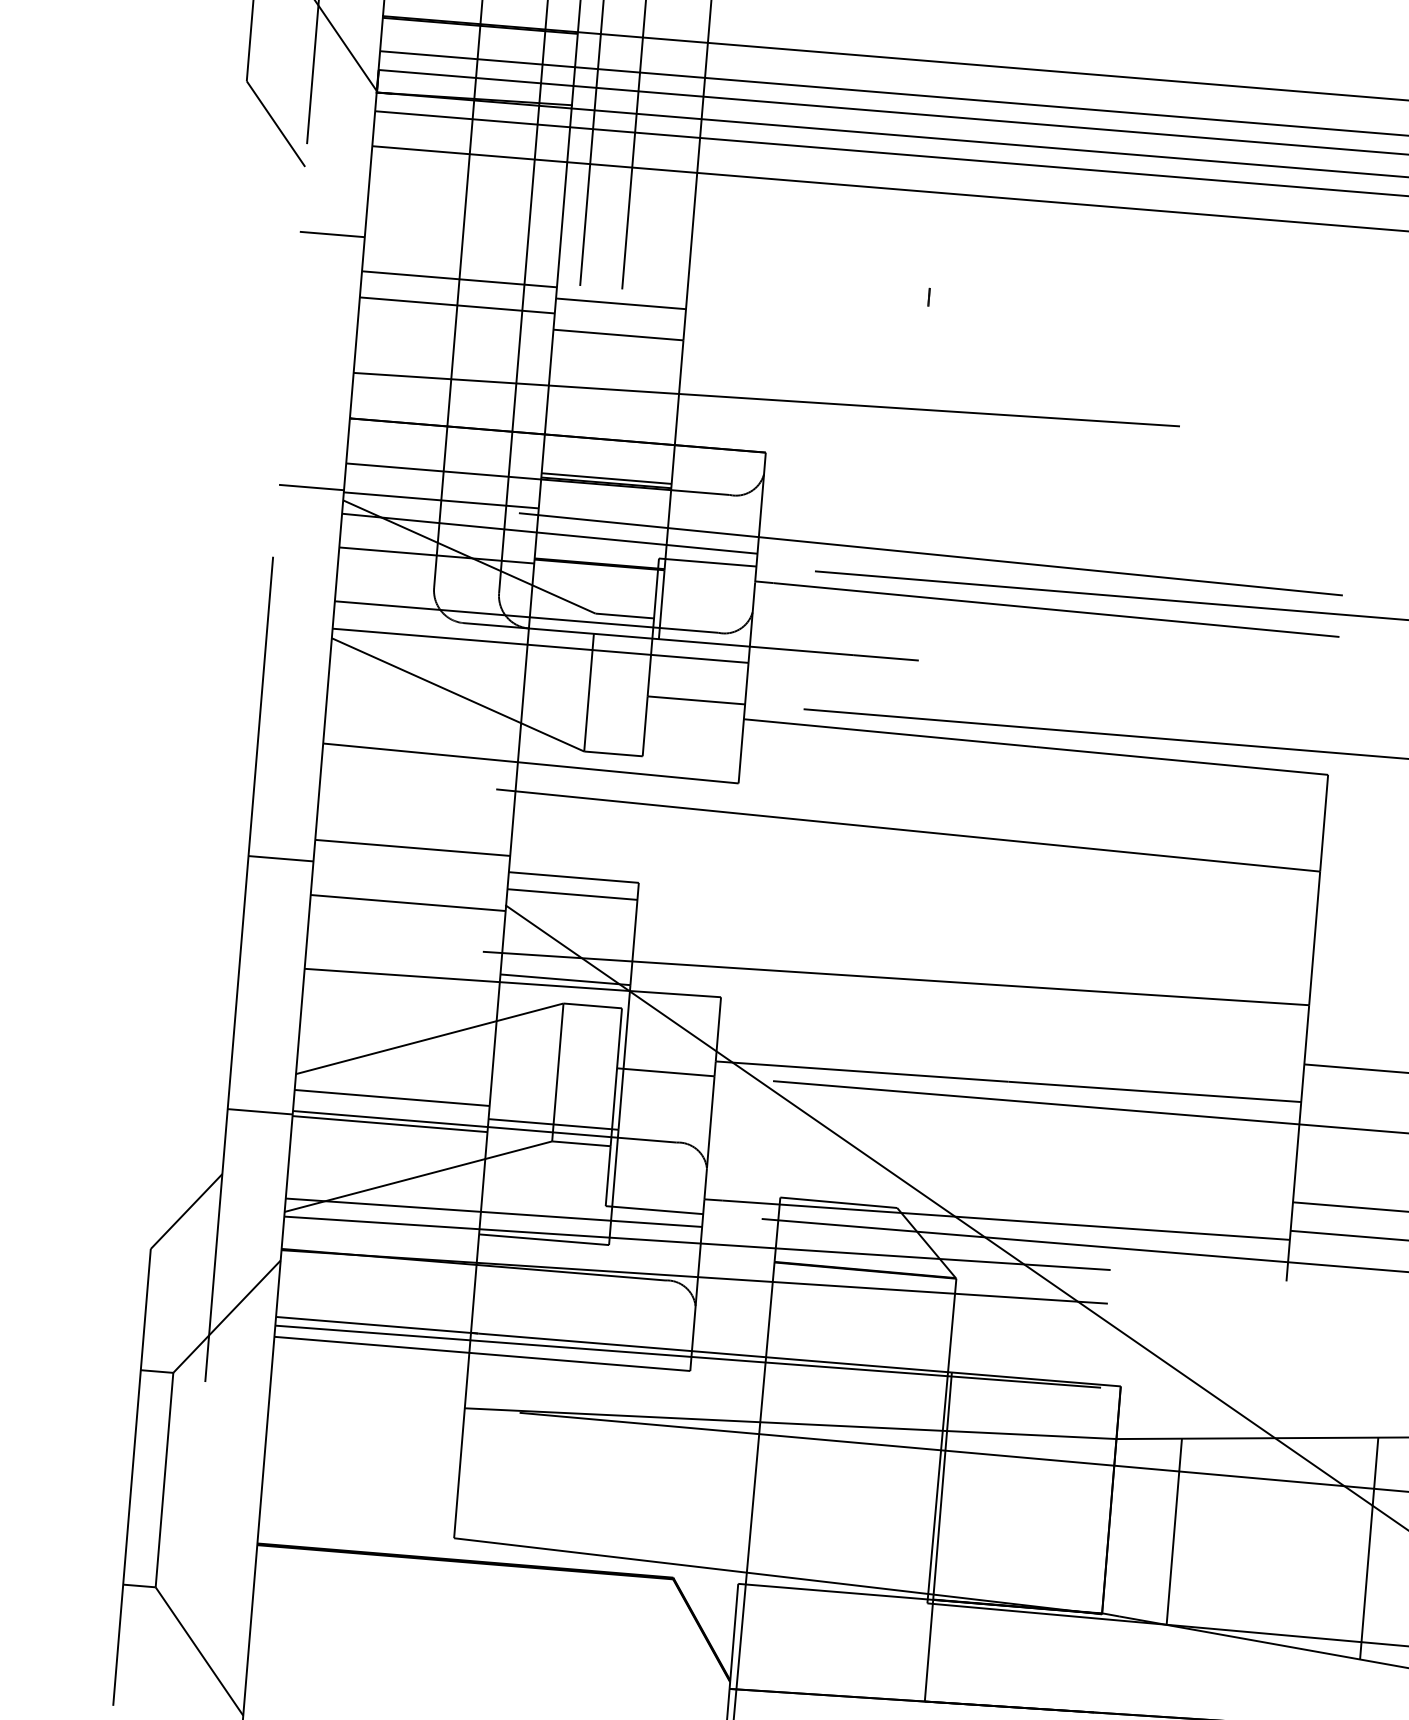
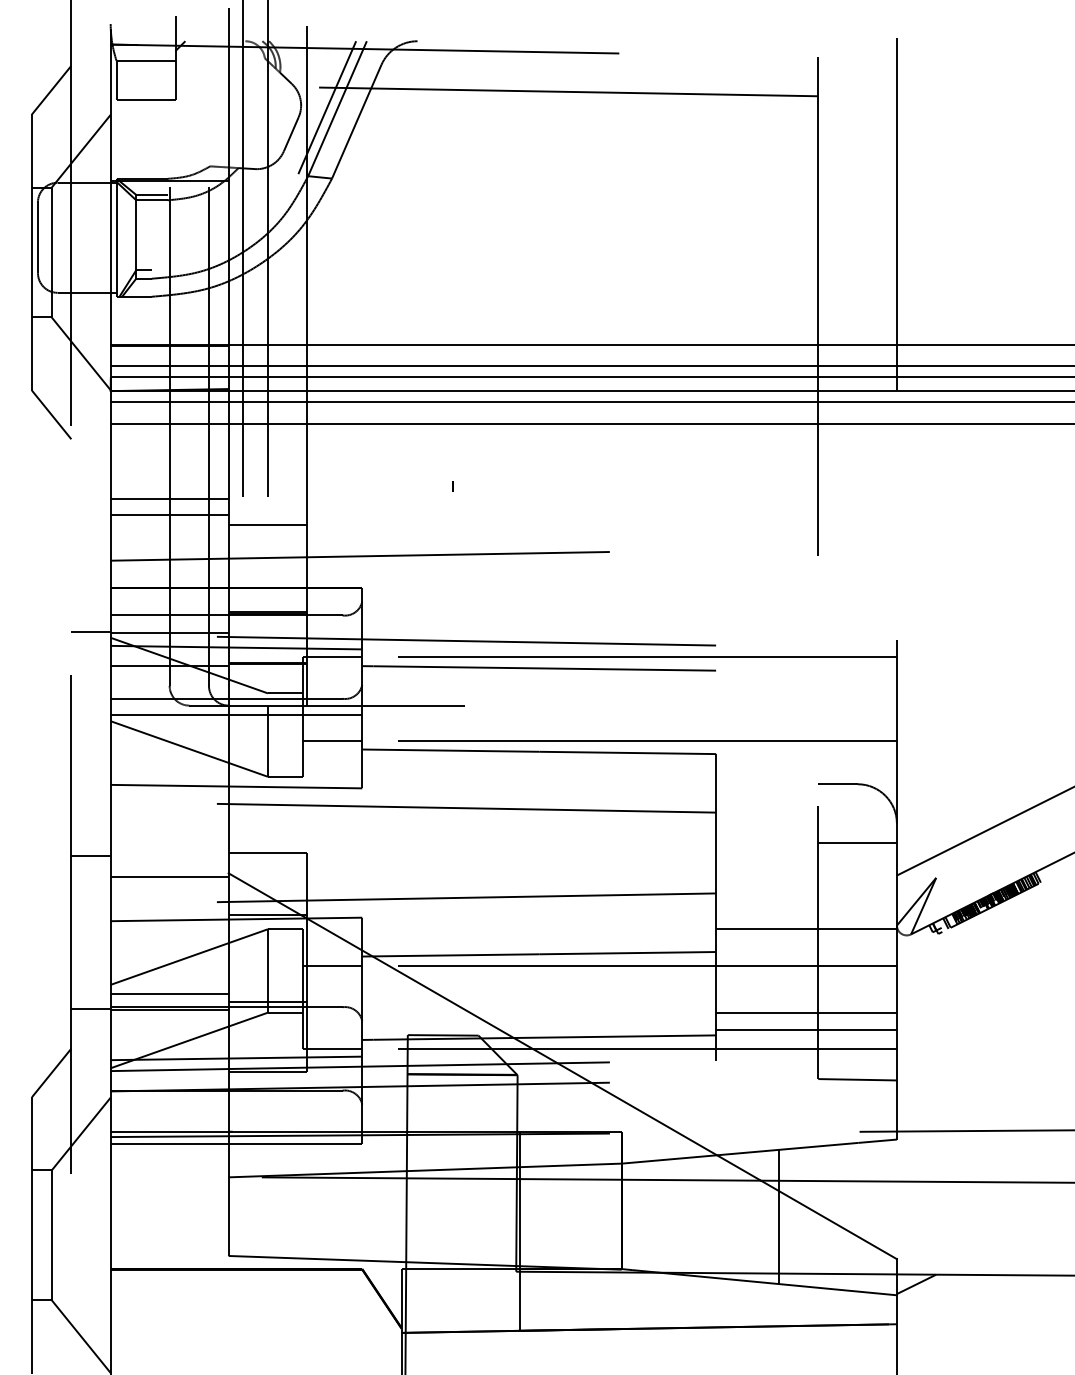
line: (331, 234) -> (90, 478), removed
line: (620, 302) -> (267, 505), removed
line: (412, 848) -> (169, 843), removed
line: (571, 894) -> (267, 863), removed
line: (1175, 1531) -> (661, 1216), removed

